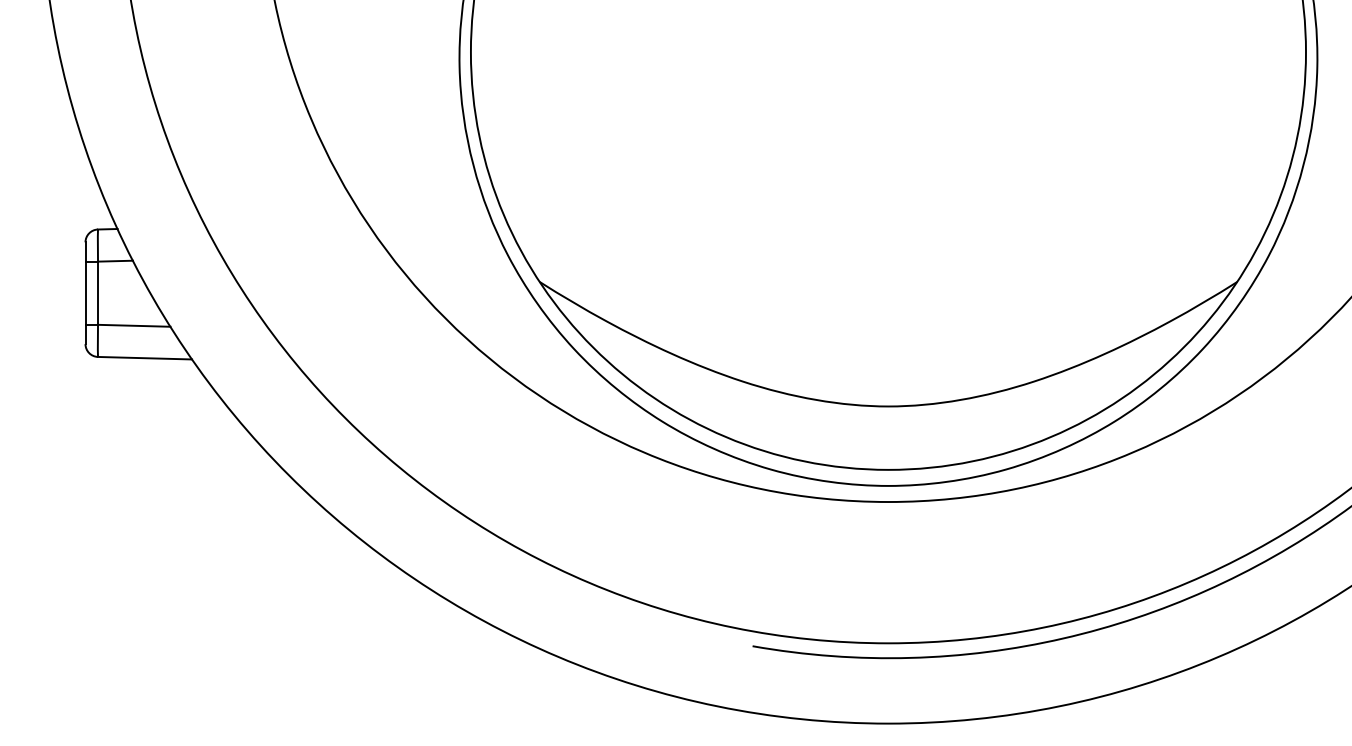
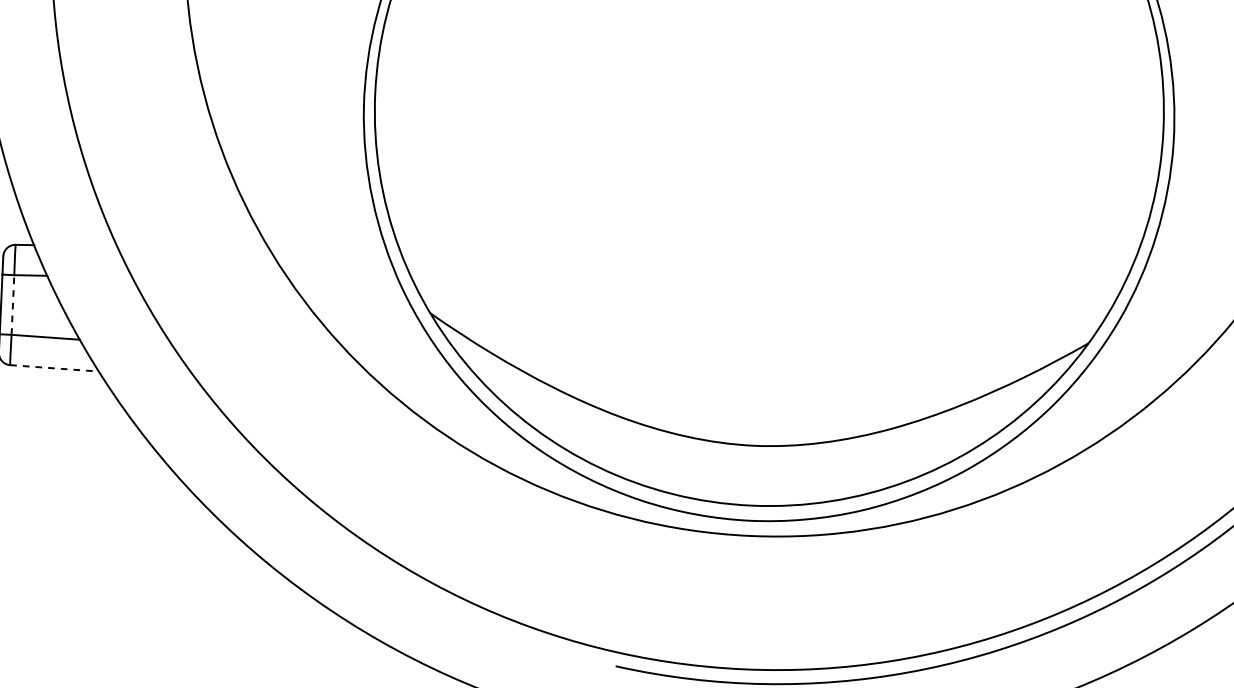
line: (98, 293) -> (13, 305), solid -> dashed
line: (145, 358) -> (54, 368), solid -> dashed

